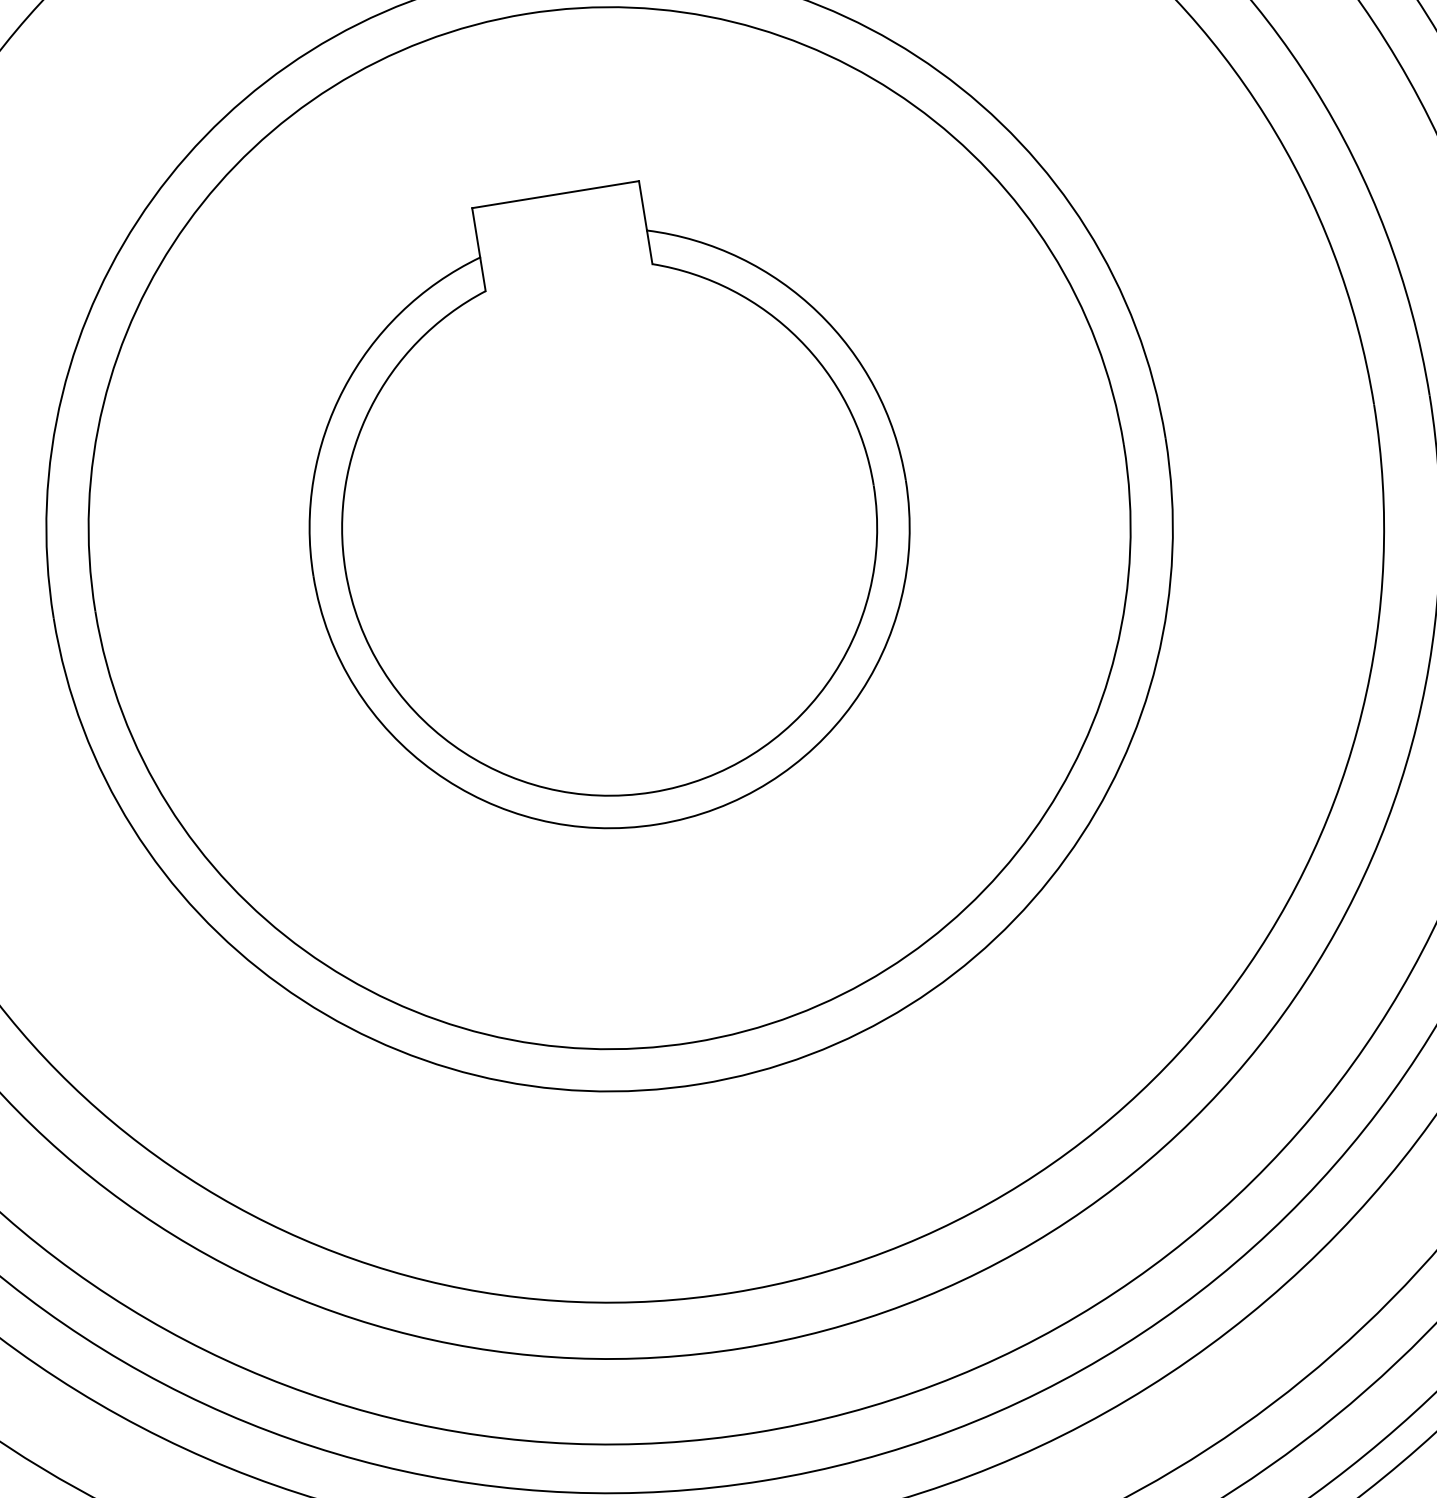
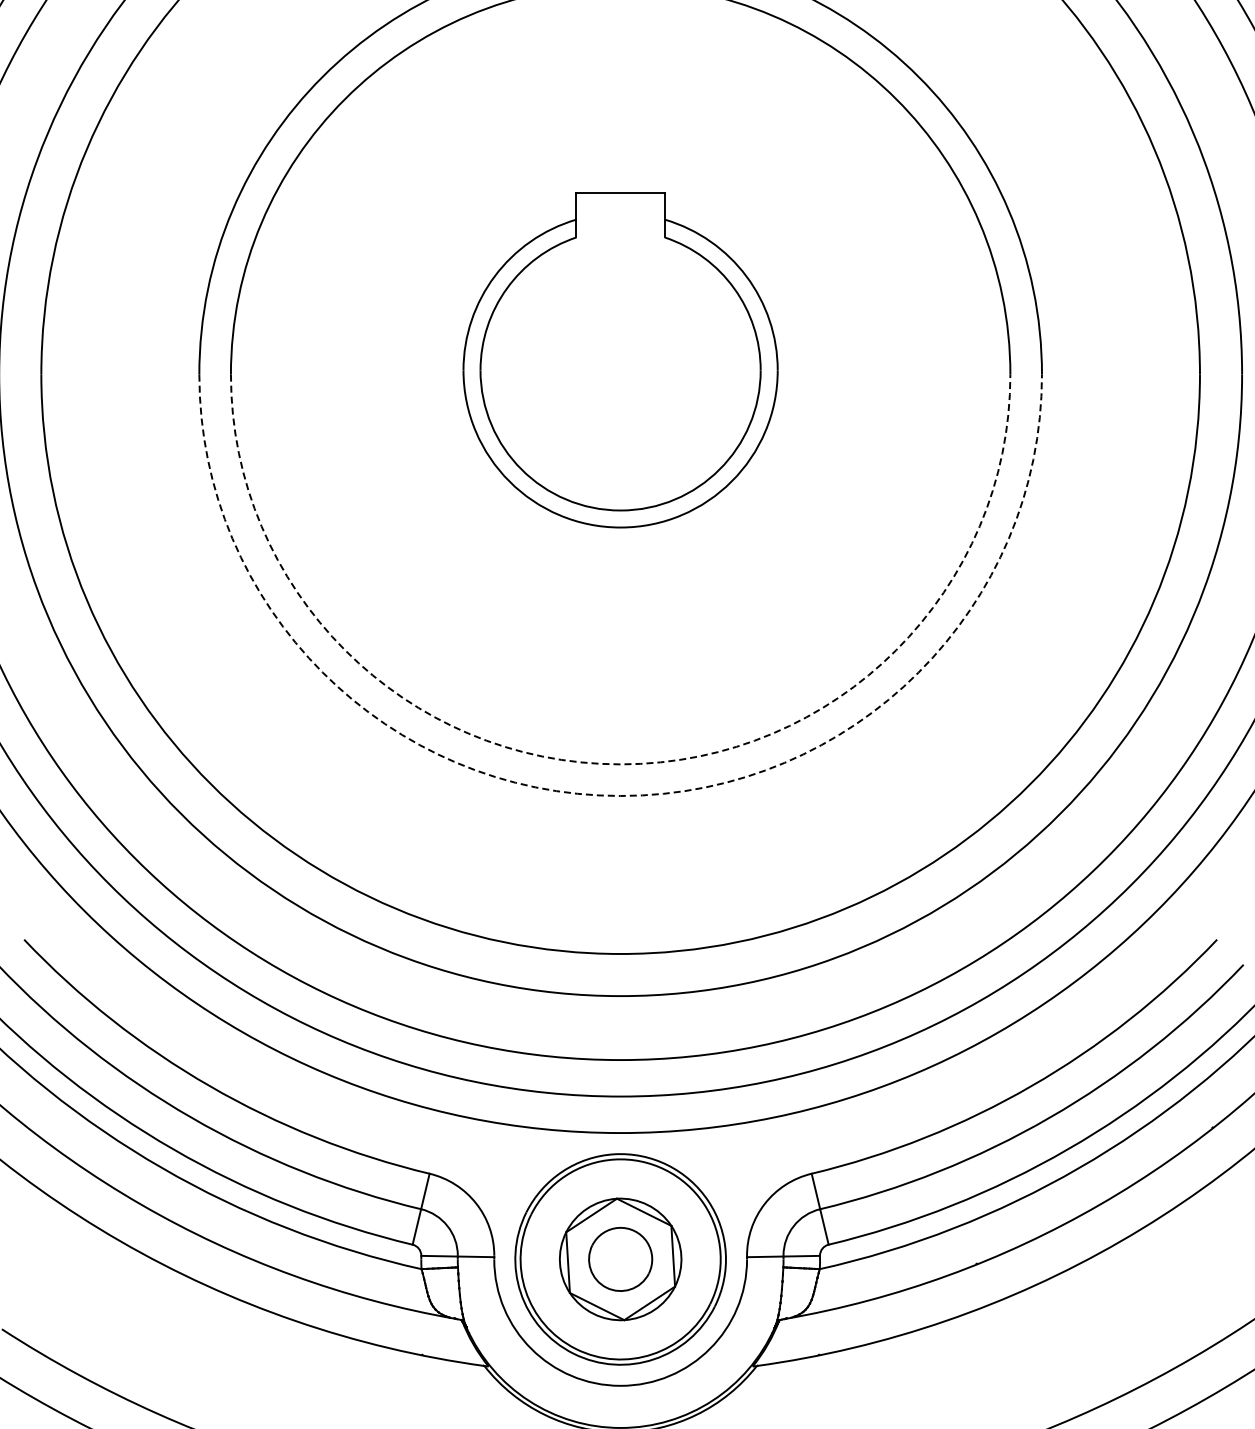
part: (606, 509) -> (620, 360), size x0.7
arc: (692, 1042) -> (620, 764), solid -> dashed
arc: (699, 1083) -> (620, 795), solid -> dashed

